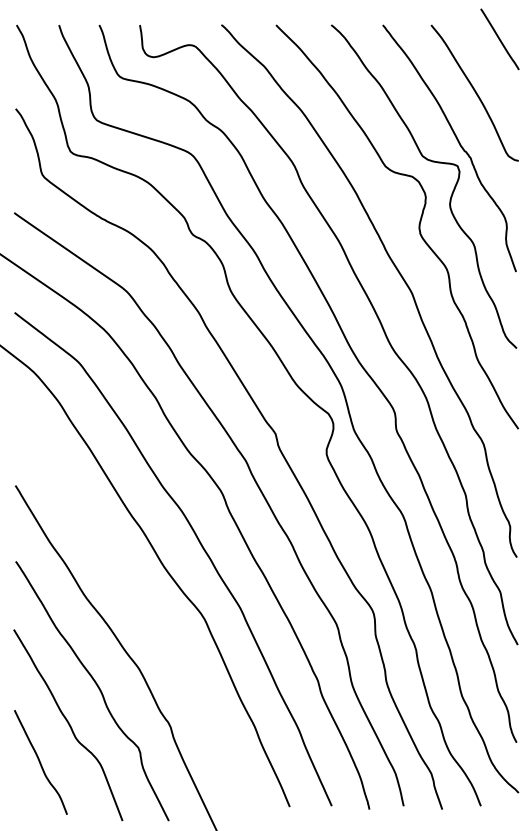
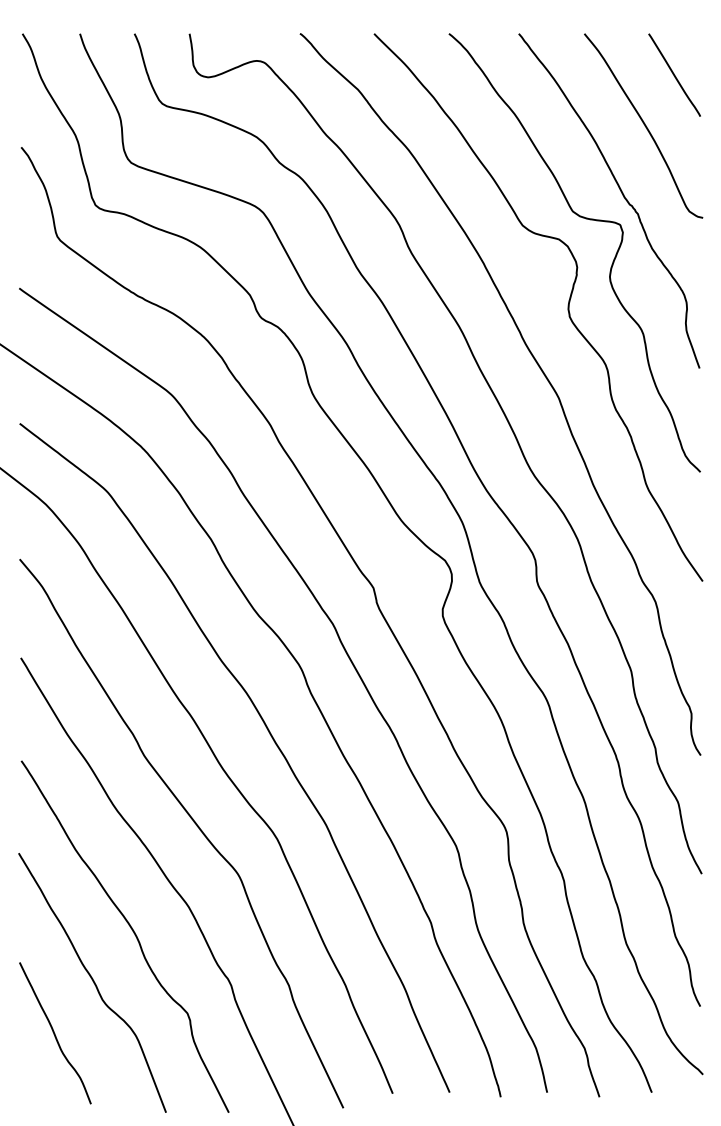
line: (499, 38) -> (674, 74), moved
curve: (142, 606) -> (193, 822), added

